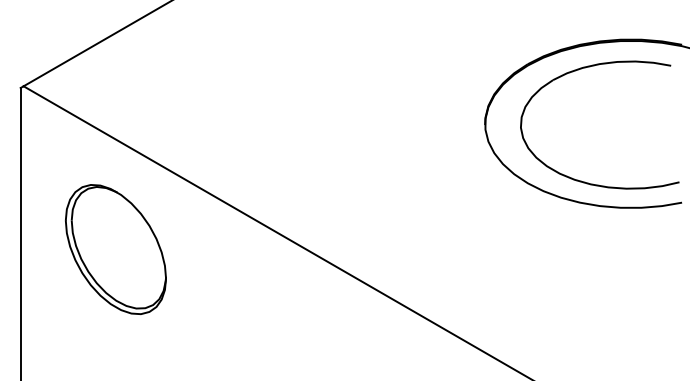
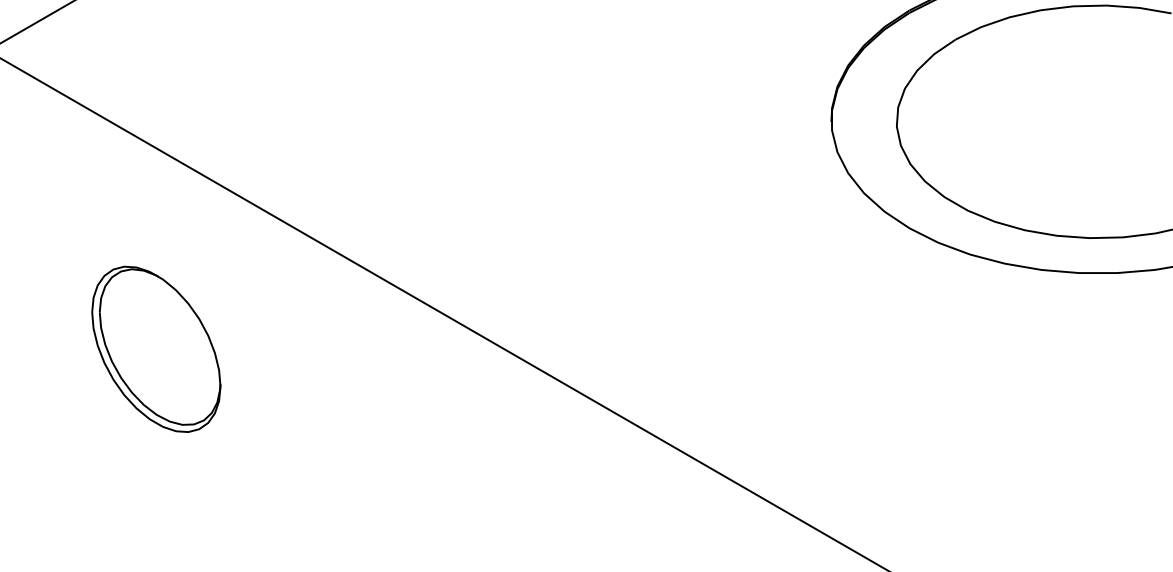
part: (115, 249) -> (155, 349), size x0.7

